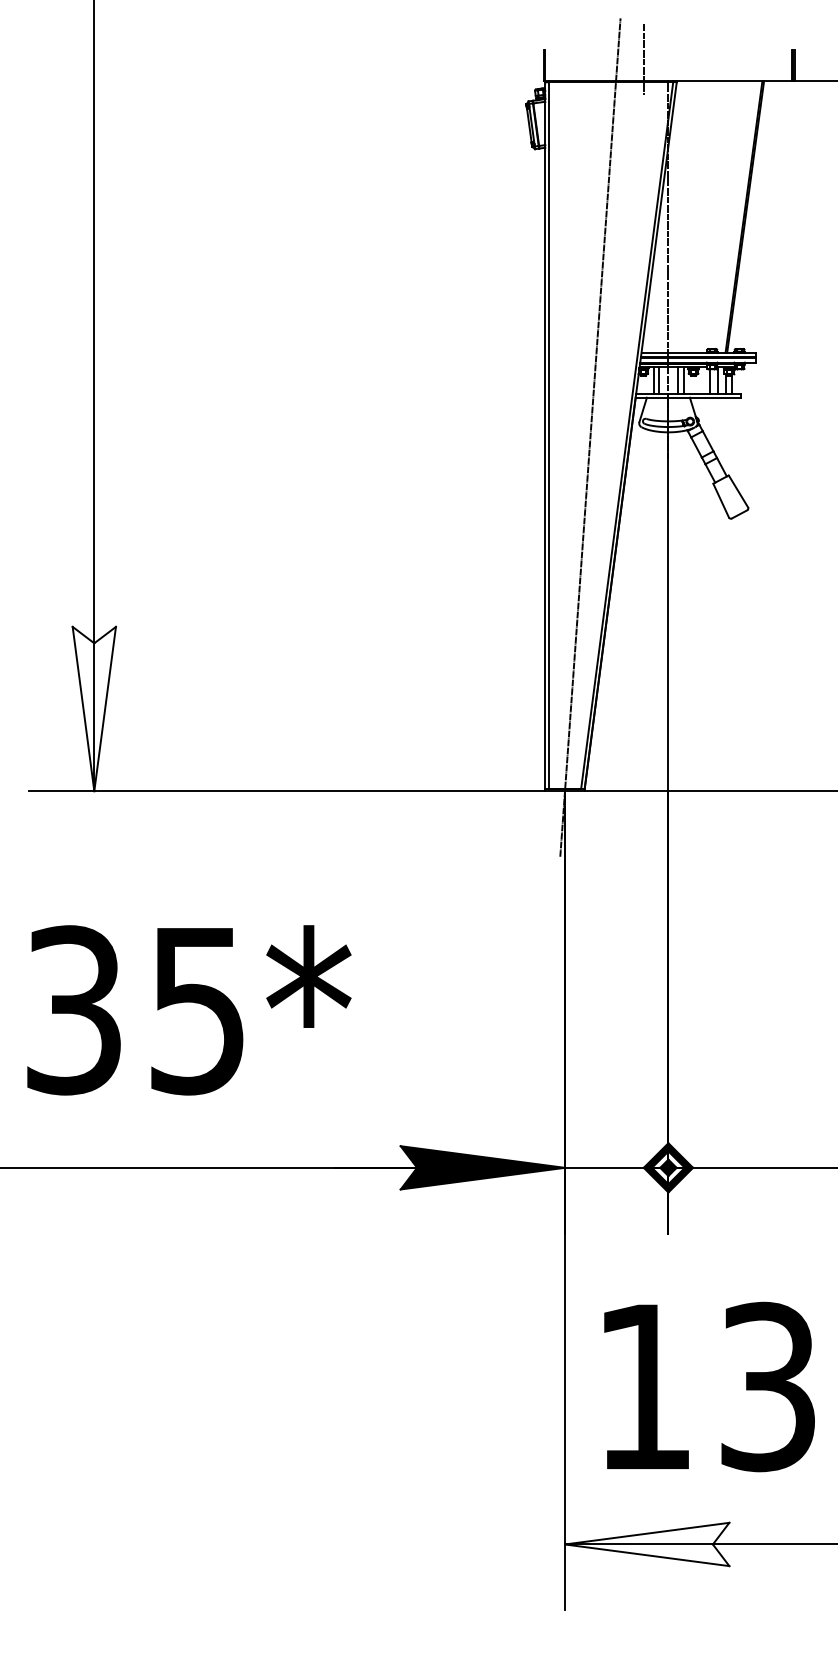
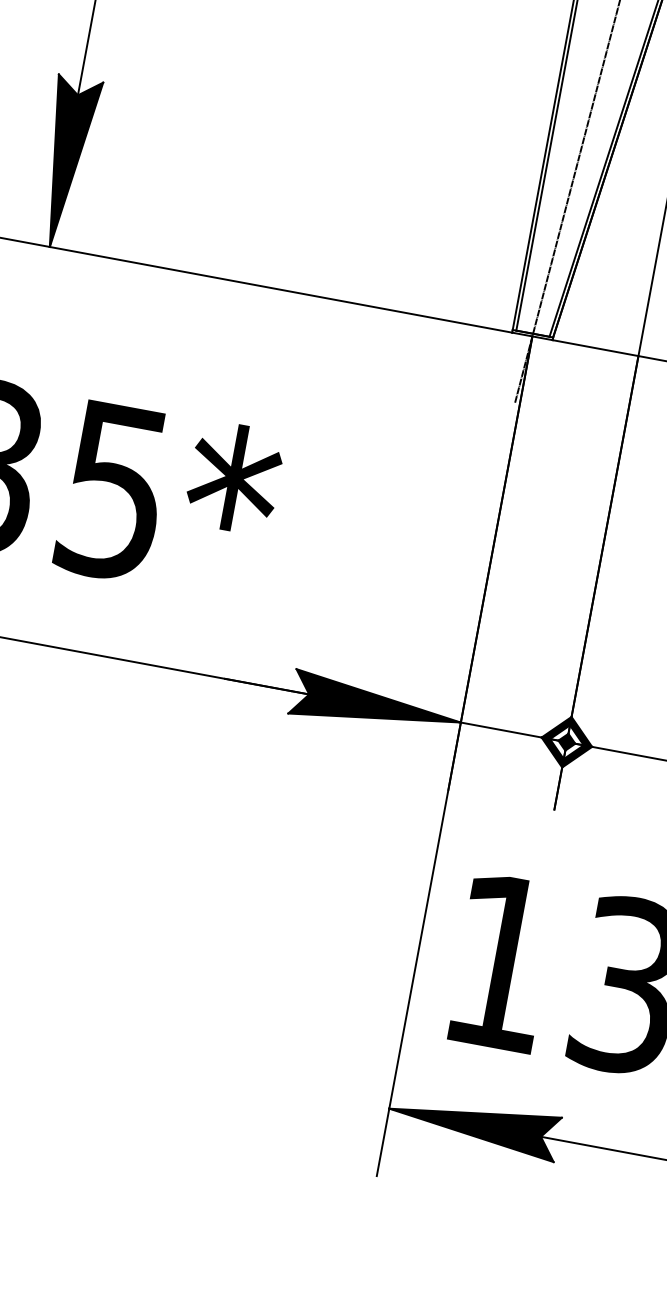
fill: (93, 708) -> (64, 162), added
fill: (647, 1544) -> (473, 1124), added

